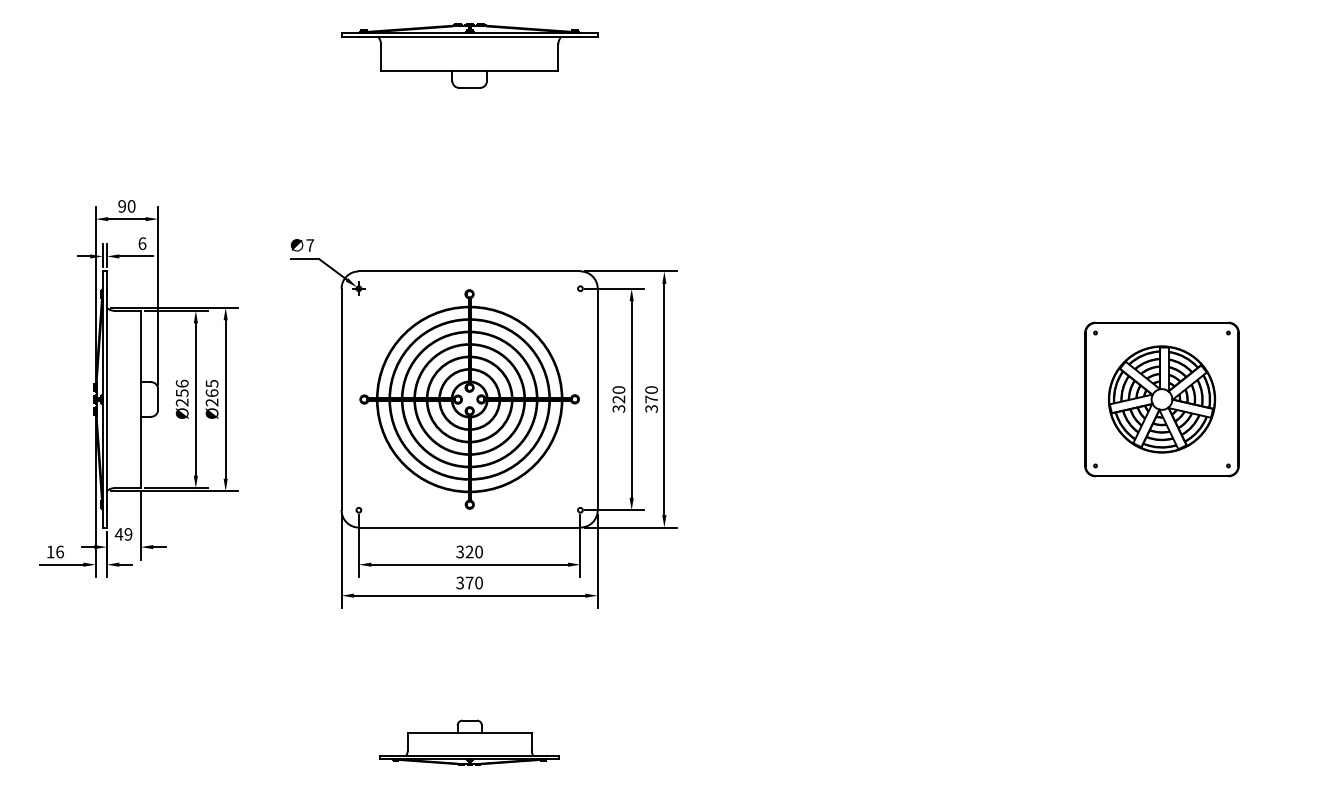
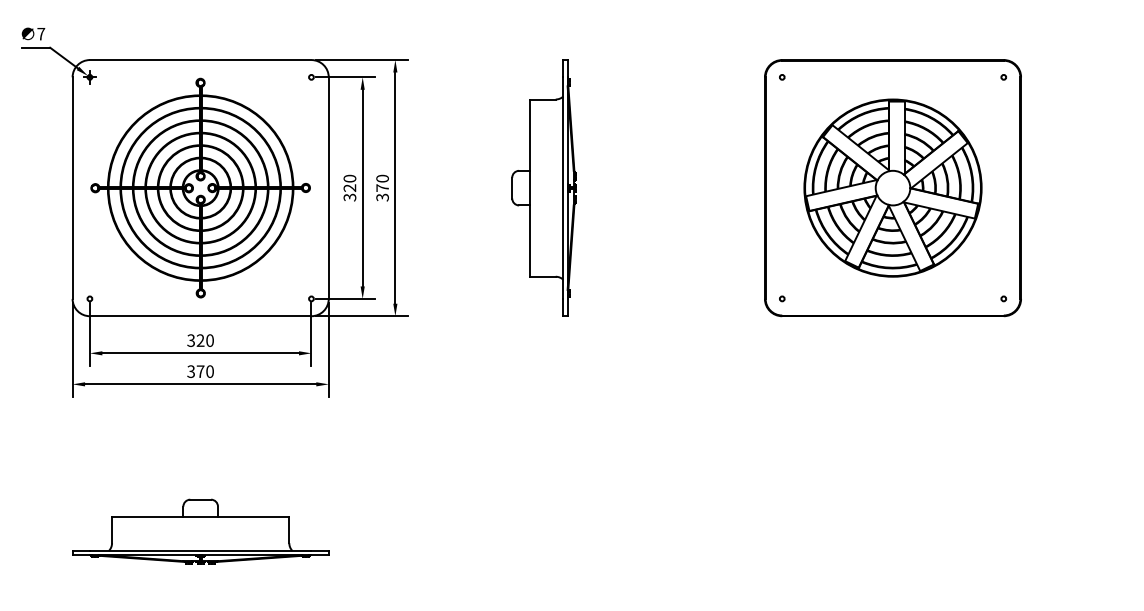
part: (812, 399) -> (543, 188), added
part: (1161, 399) -> (892, 188), size x1.67
part: (469, 742) -> (200, 531), size x1.43

